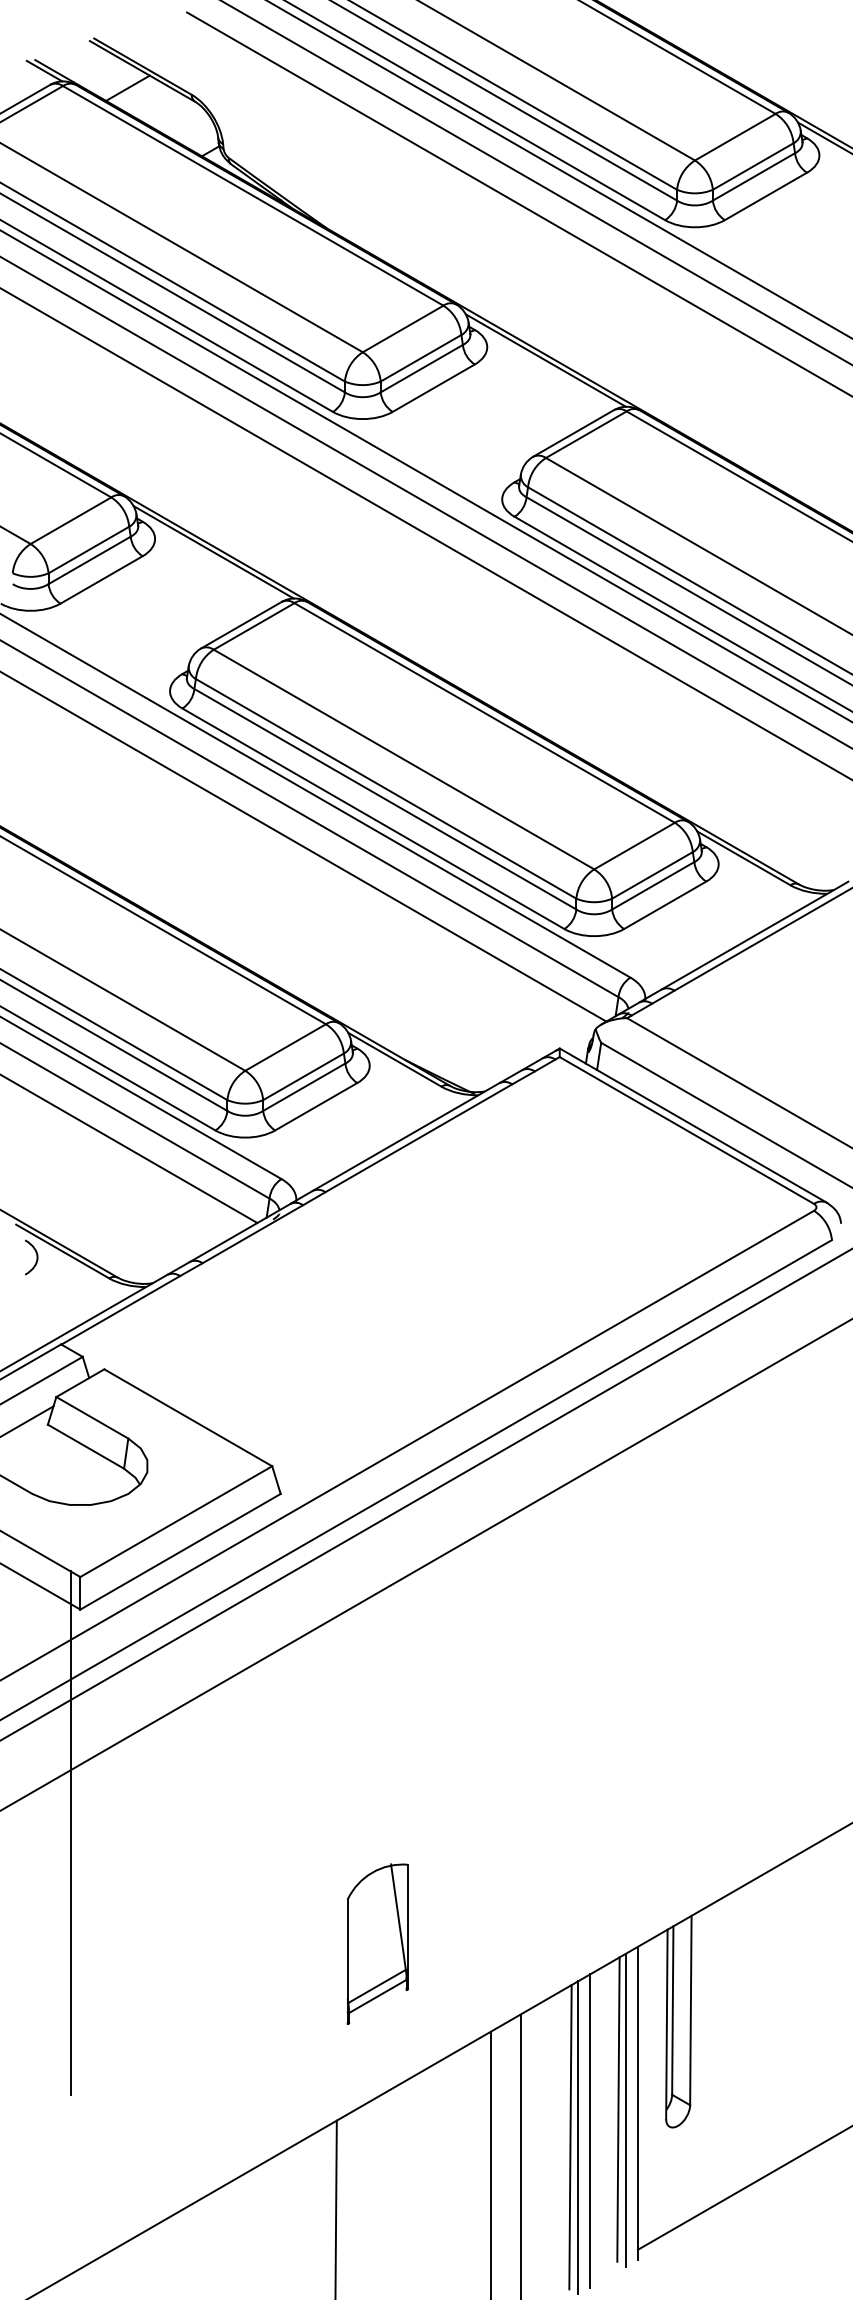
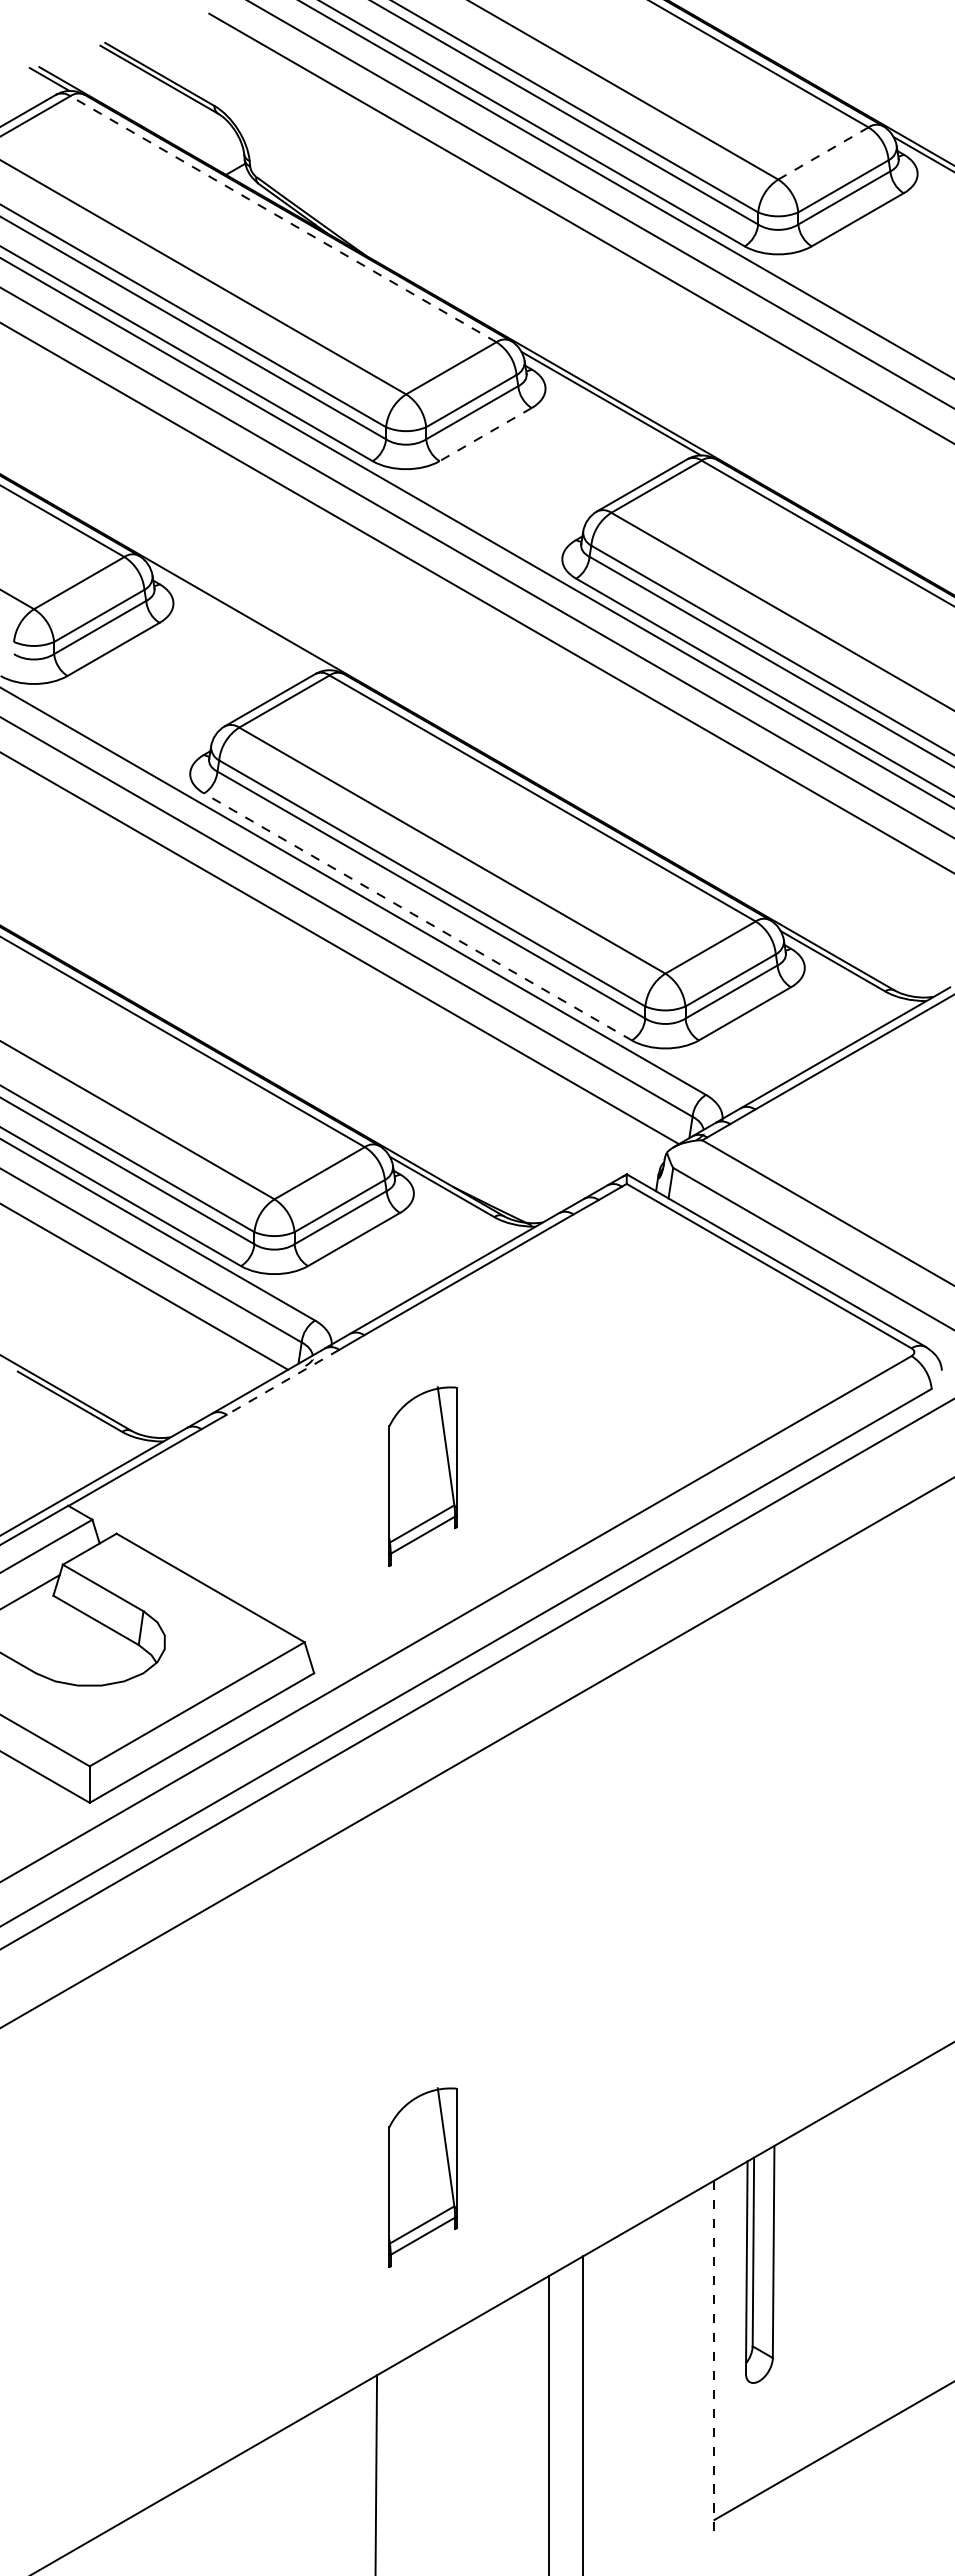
line: (127, 88) -> (142, 98), removed
line: (735, 137) -> (823, 153), solid -> dashed
line: (253, 195) -> (283, 218), solid -> dashed
line: (433, 388) -> (485, 434), solid -> dashed
line: (213, 552) -> (238, 618), removed
line: (372, 818) -> (417, 916), solid -> dashed
line: (253, 1234) -> (283, 1382), solid -> dashed
curve: (36, 1257) -> (40, 1408), removed
part: (377, 1318) -> (422, 1476), added
line: (71, 1833) -> (79, 2053), removed
line: (638, 2103) -> (714, 2356), solid -> dashed
line: (618, 2109) -> (692, 2362), removed
line: (626, 2110) -> (701, 2363), removed
line: (589, 2130) -> (660, 2386), removed
line: (570, 2136) -> (638, 2393), removed
line: (578, 2137) -> (647, 2394), removed

